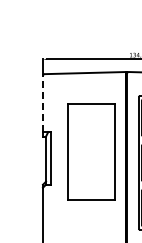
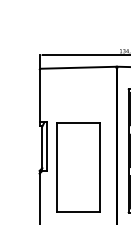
line: (43, 103) -> (40, 95), dashed -> solid
part: (91, 151) -> (78, 167), moved

